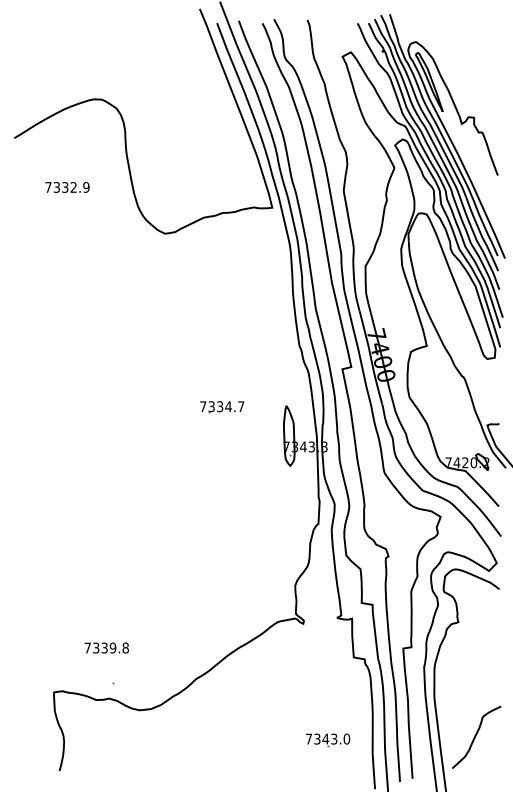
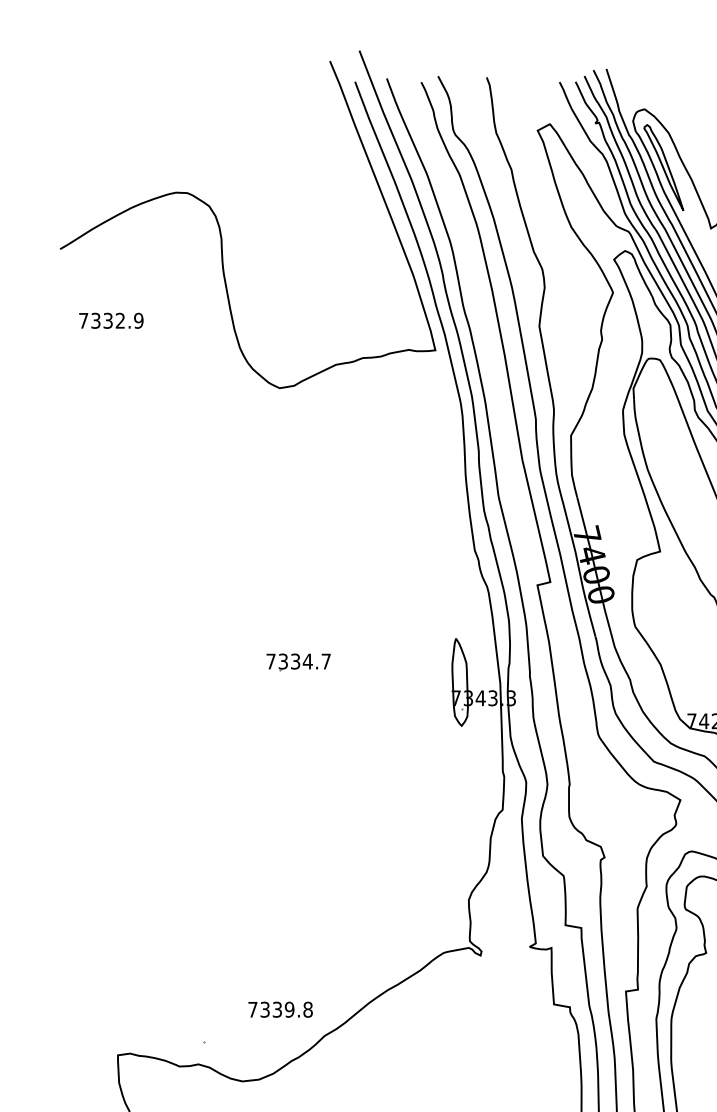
text: (67, 187) -> (111, 320), moved
part: (222, 407) -> (299, 662), moved
text: (106, 647) -> (280, 1008), moved

